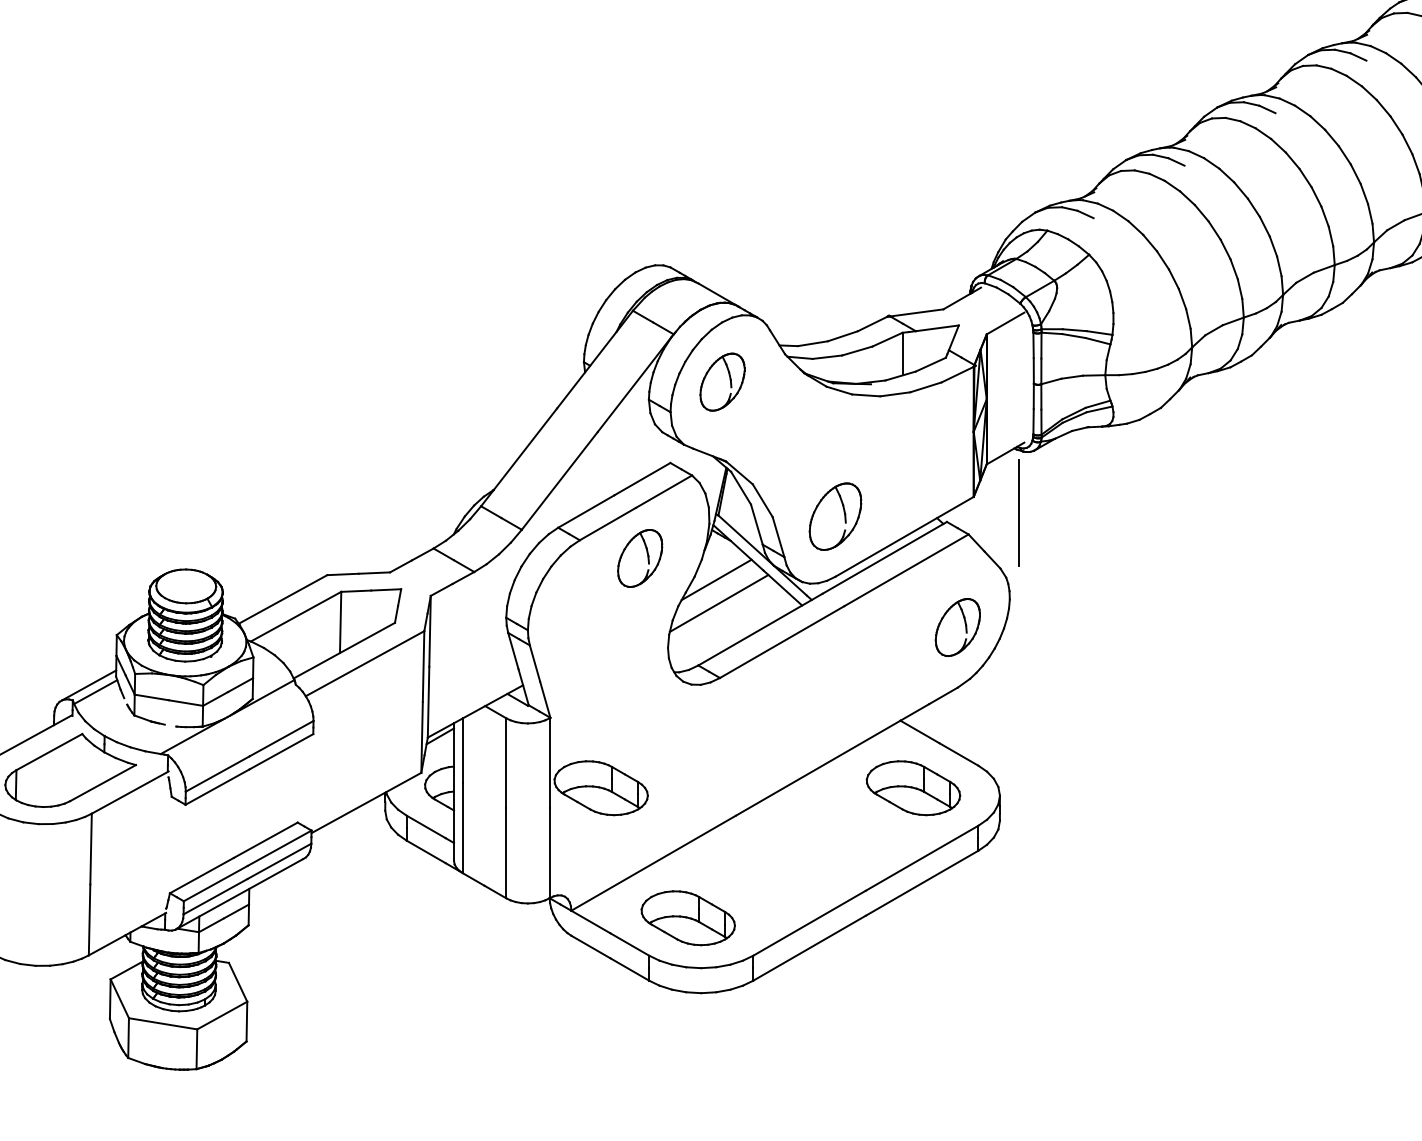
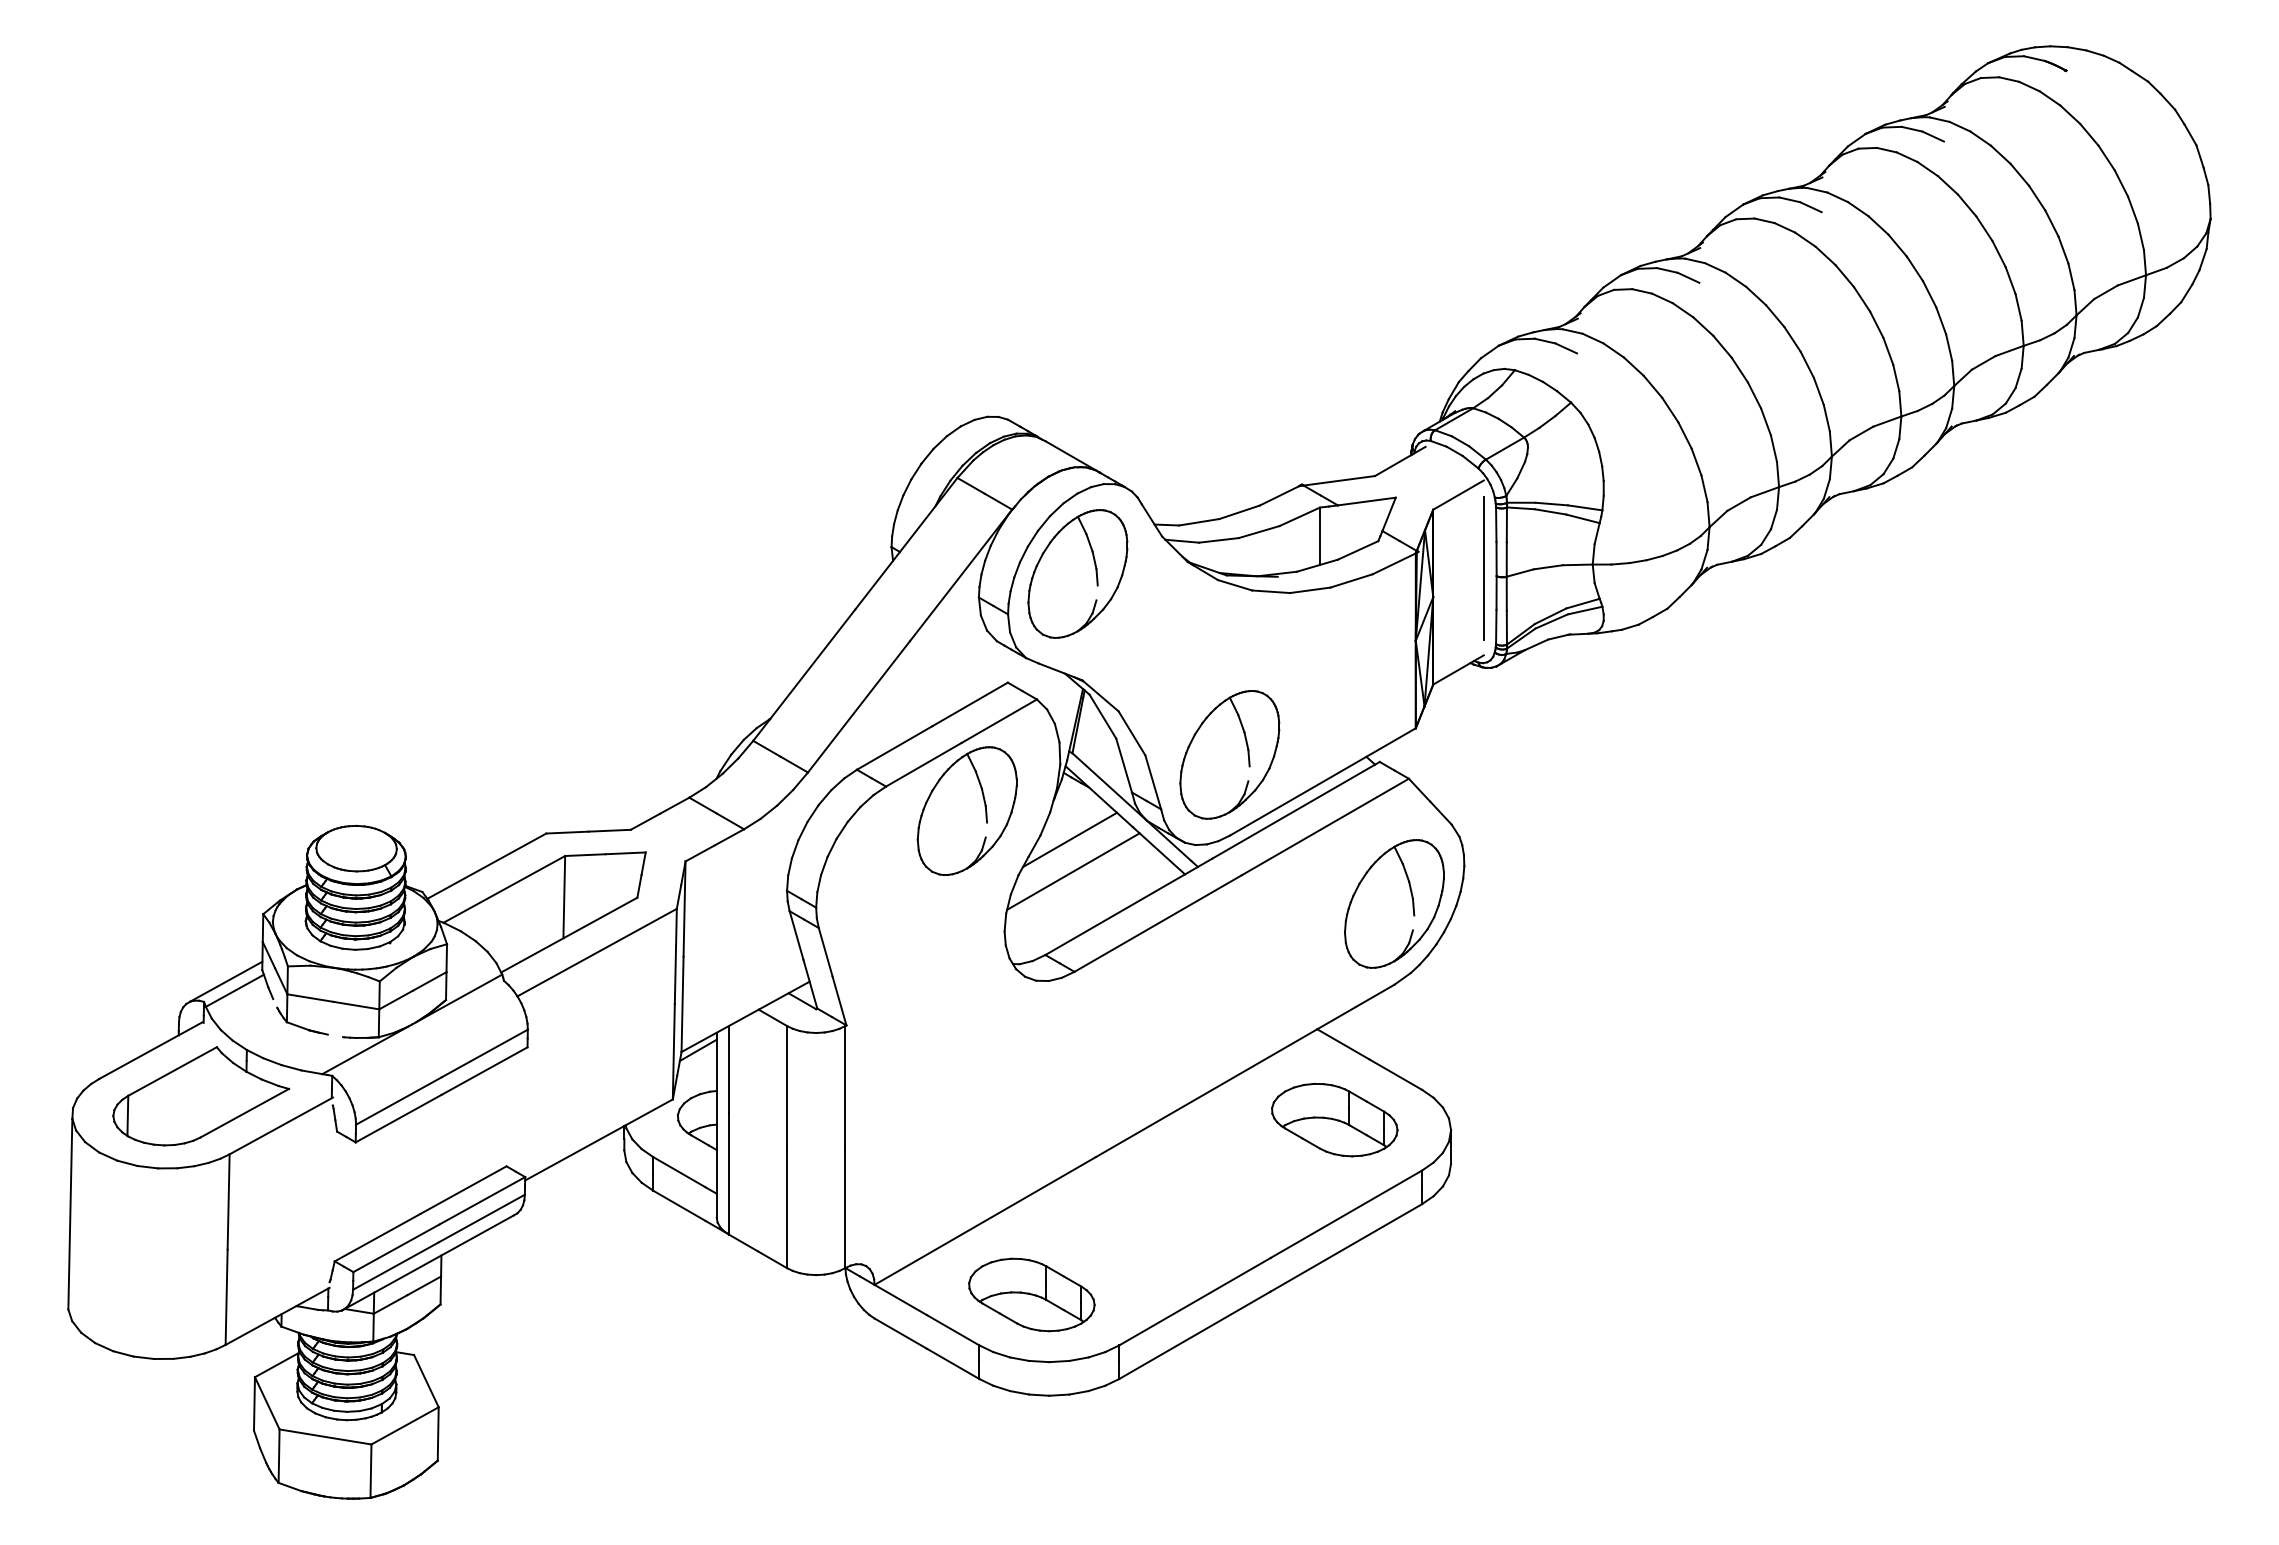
part: (722, 381) -> (1077, 573), size x1.67
line: (1018, 512) -> (1483, 568), moved
part: (835, 516) -> (1229, 754), size x1.43
part: (639, 558) -> (966, 810), size x1.67
part: (957, 627) -> (1394, 903), size x1.67
part: (601, 787) -> (914, 1119), removed

